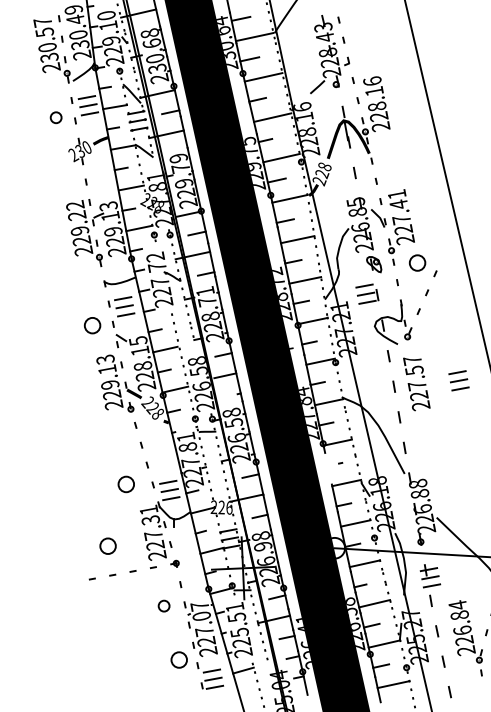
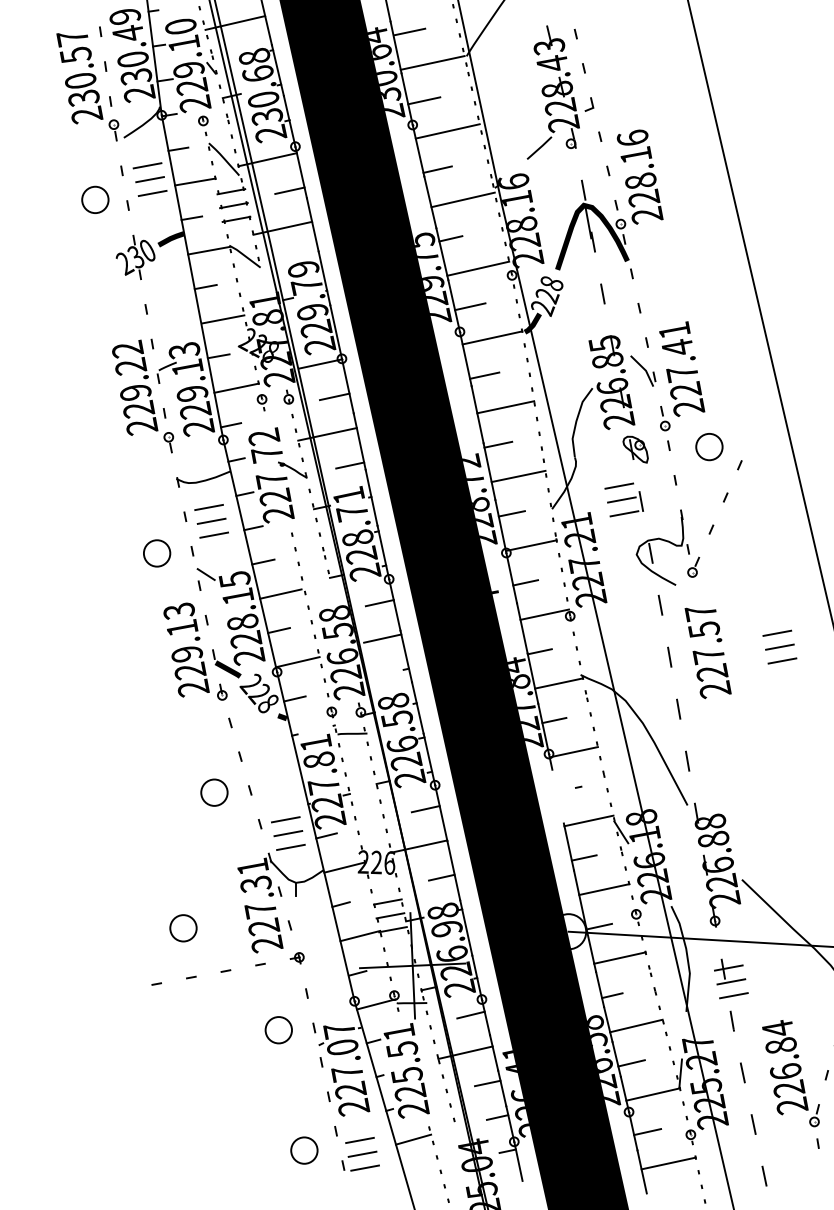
circle: (55, 117) -> (94, 199), size x1.43
circle: (125, 484) -> (213, 792), moved
circle: (163, 605) -> (277, 1029), size x1.43
circle: (178, 659) -> (303, 1149), moved

